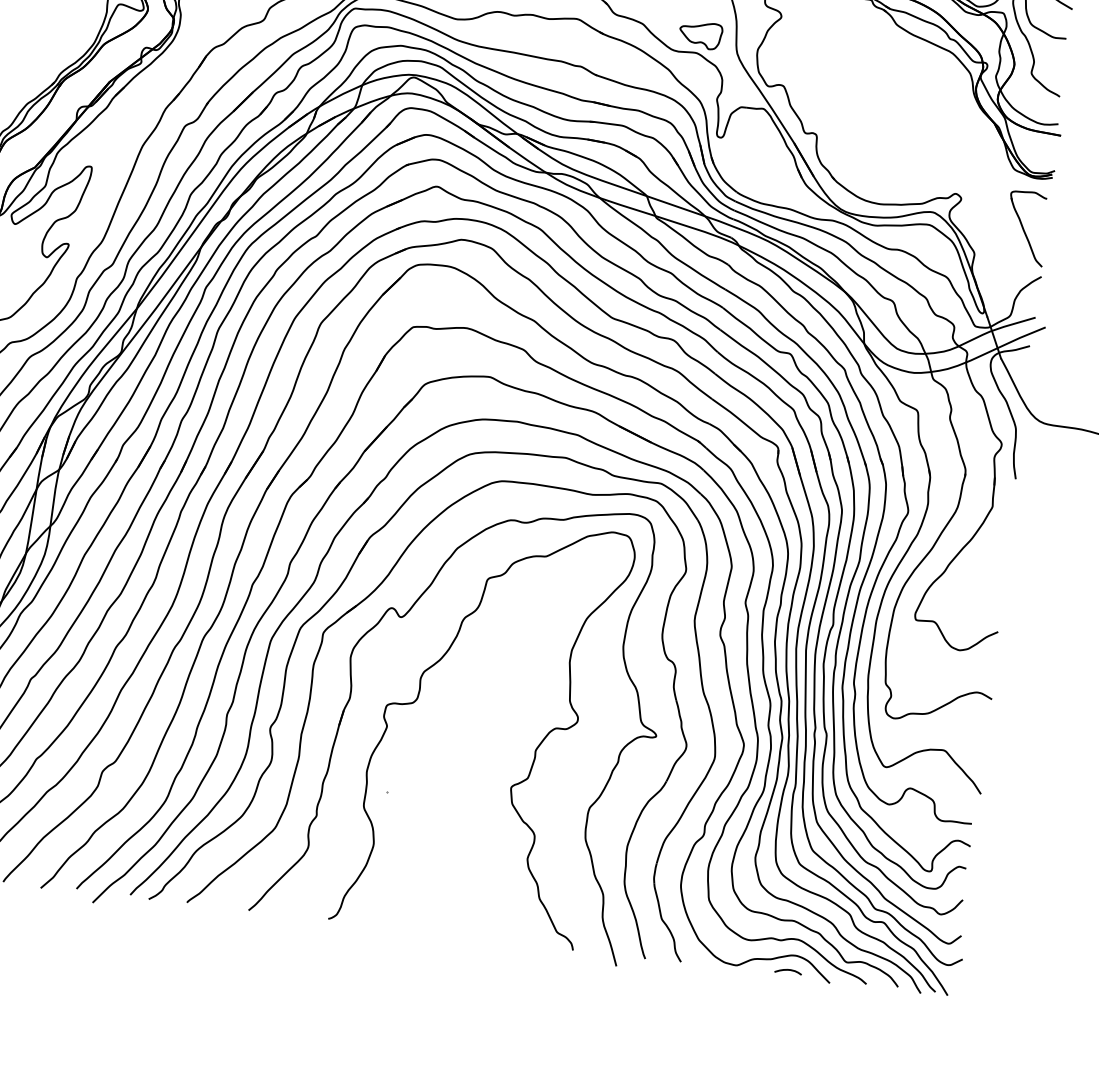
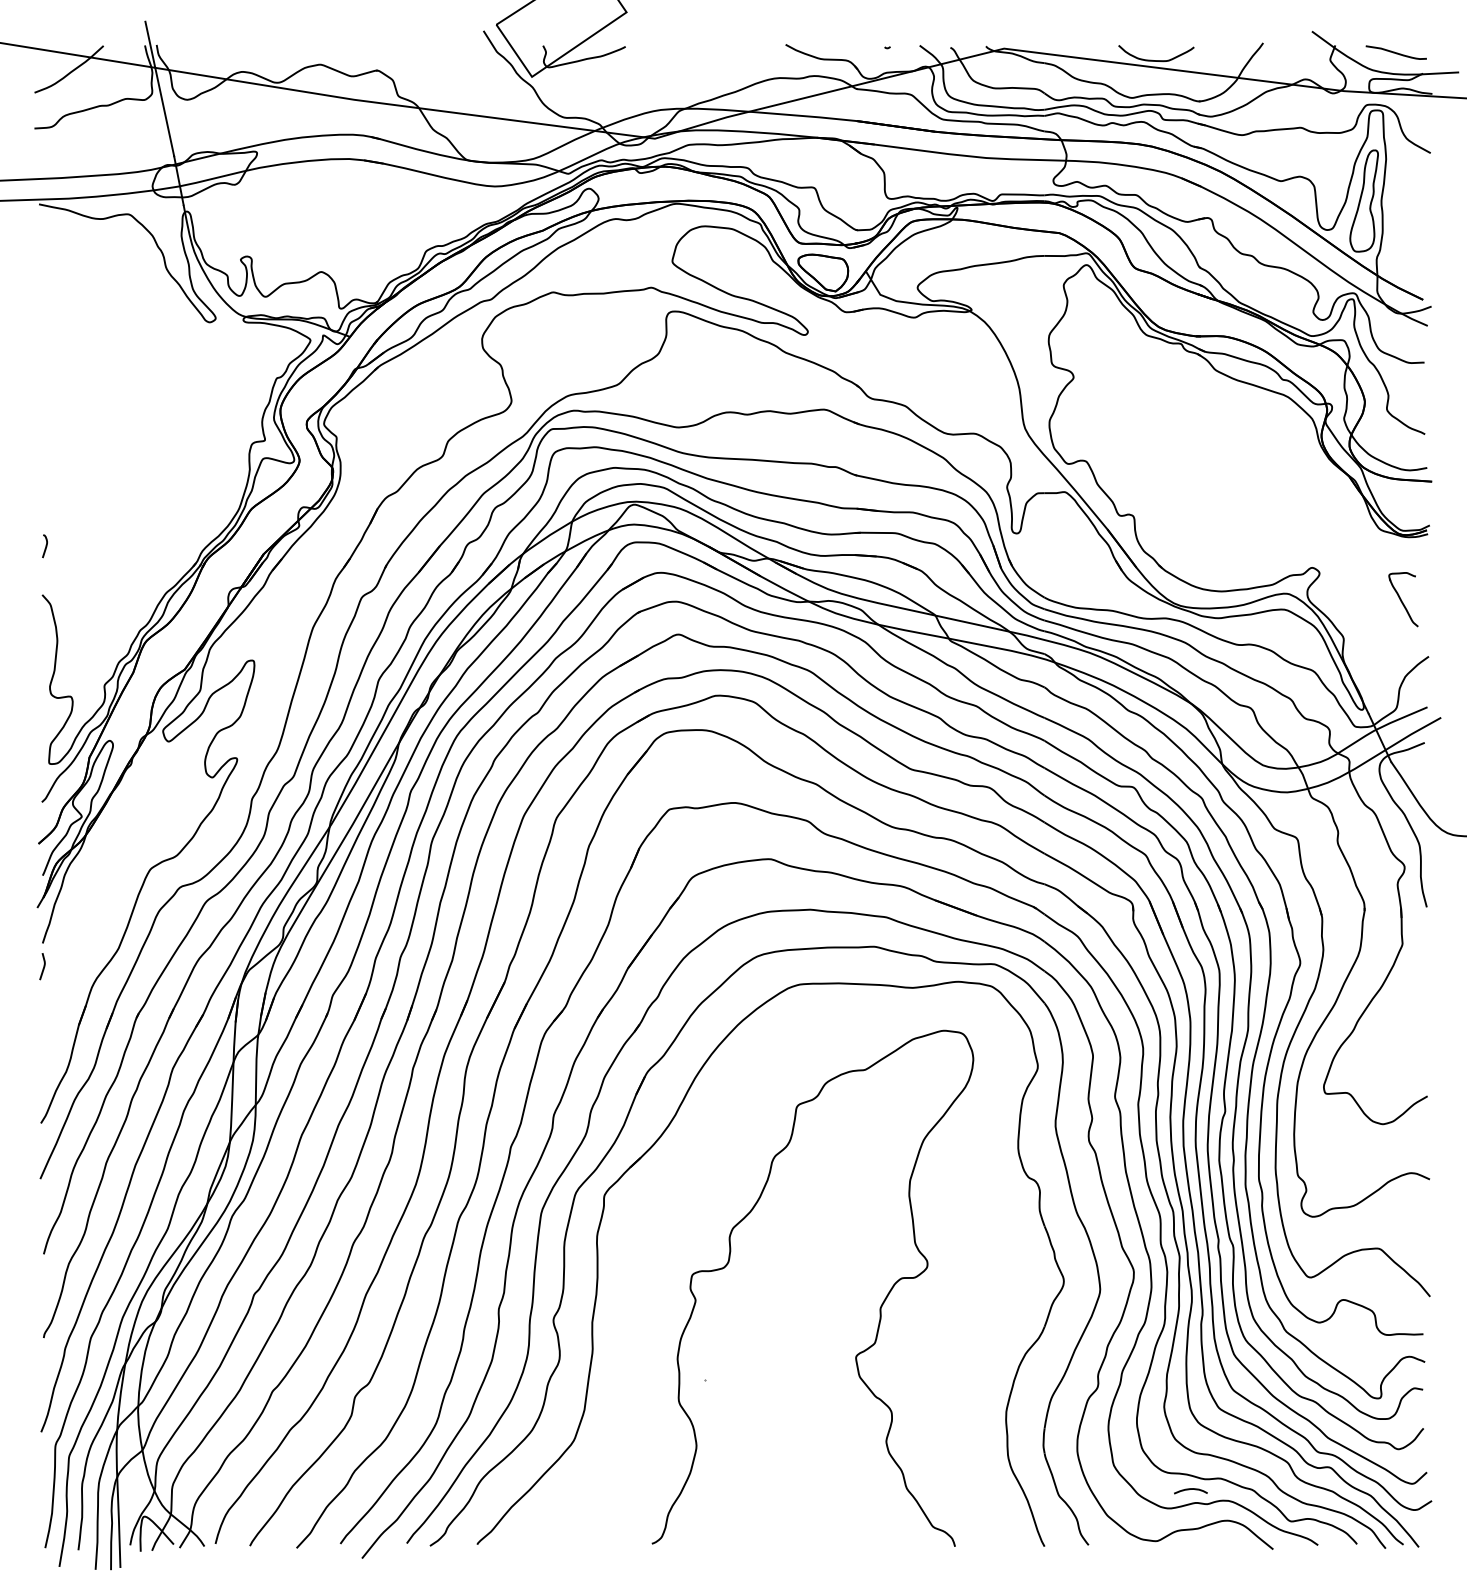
part: (700, 35) -> (977, 411), removed
part: (1026, 228) -> (1403, 599), size x0.6
part: (351, 697) -> (647, 1270), removed
curve: (787, 970) -> (1189, 1490), moved

